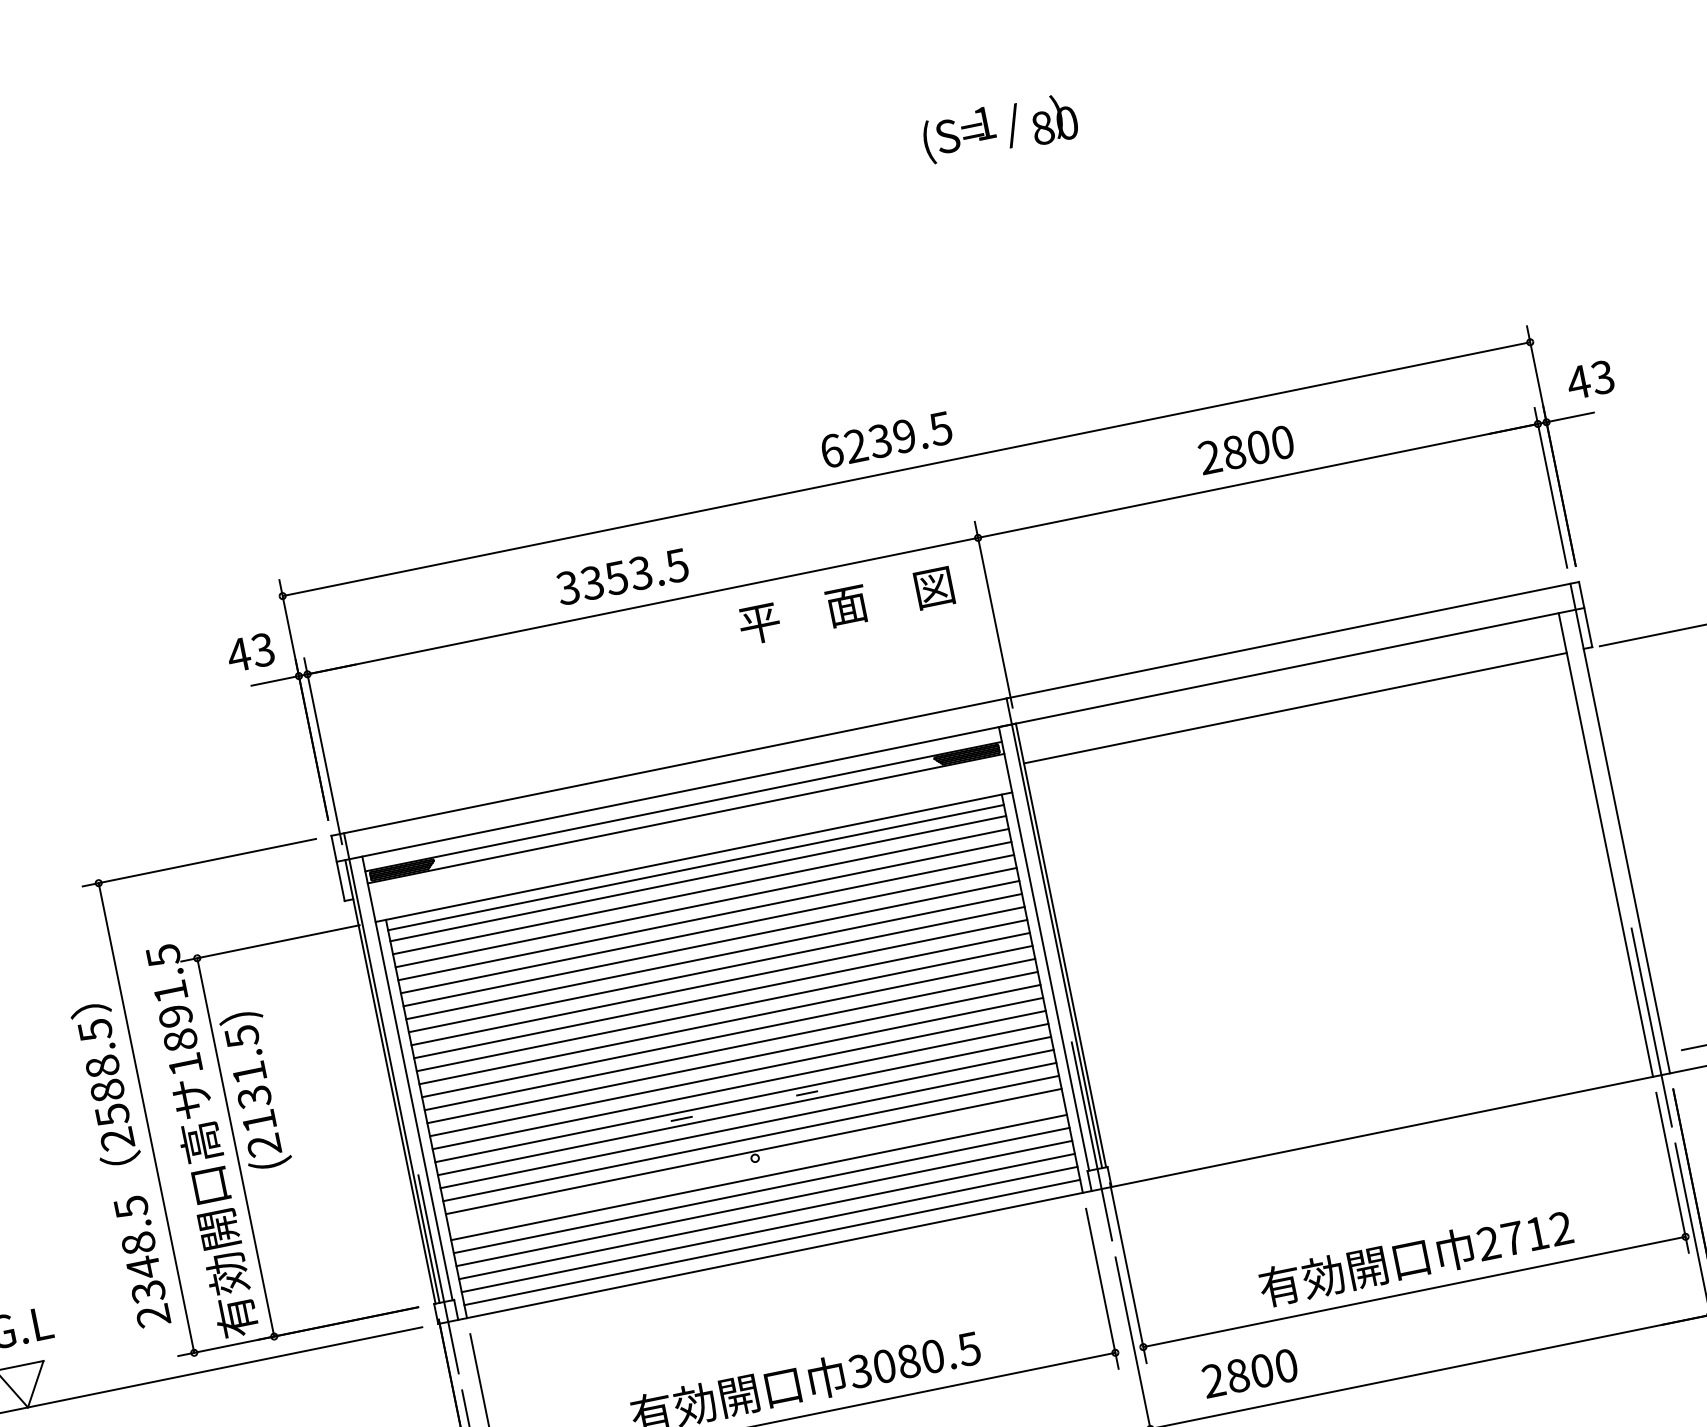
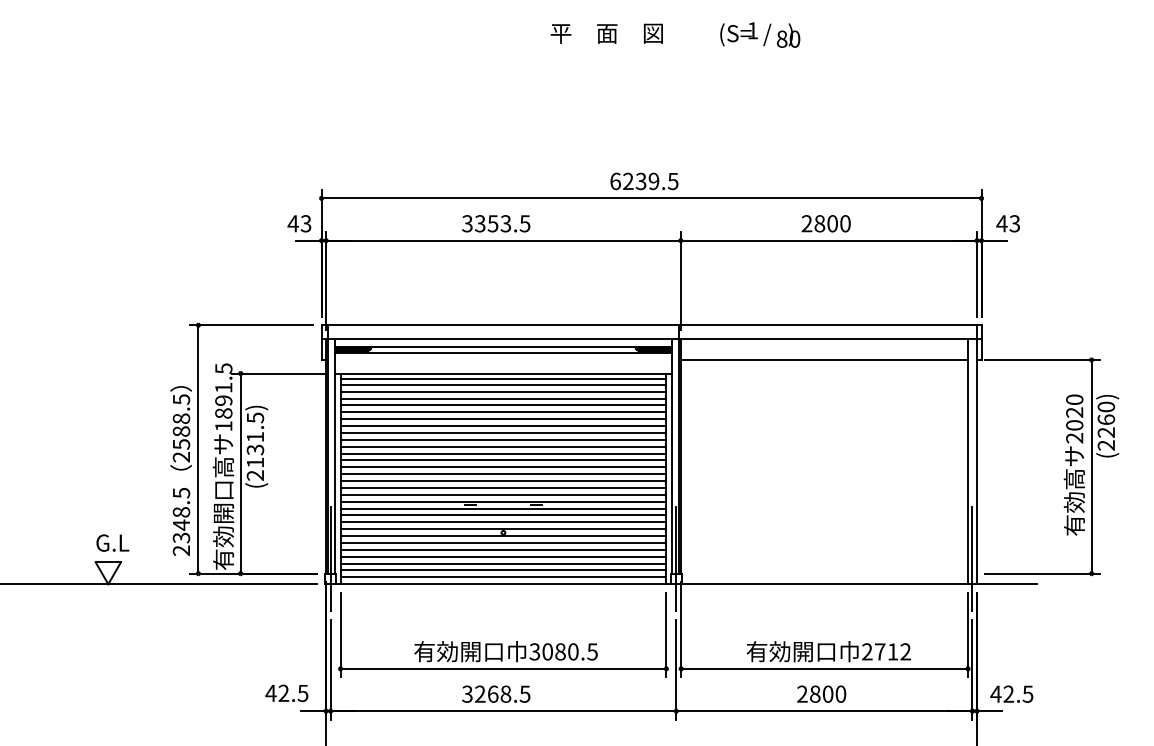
text: (1000, 127) -> (760, 34), moved
text: (845, 605) -> (606, 33), moved
line: (756, 1165) -> (503, 536), added
text: (1249, 1372) -> (821, 693), moved

